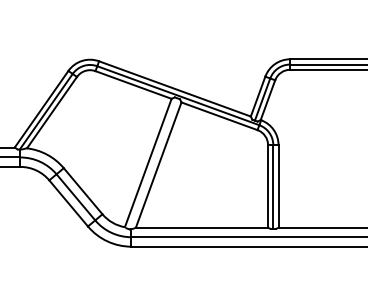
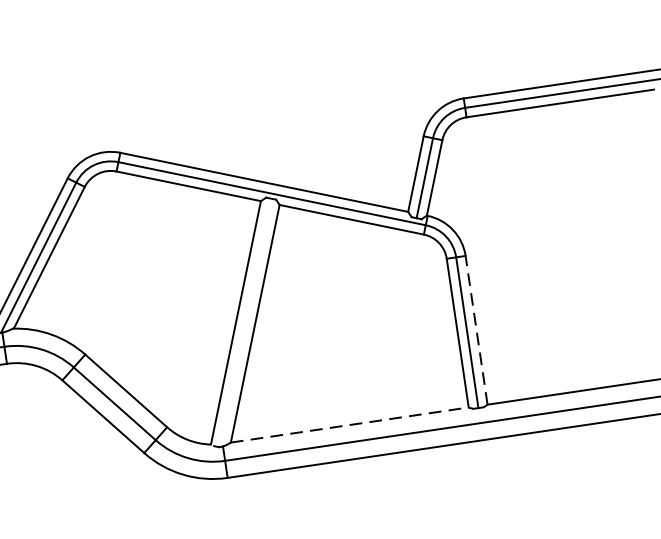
line: (278, 185) -> (476, 328), solid -> dashed
line: (202, 227) -> (350, 424), solid -> dashed

